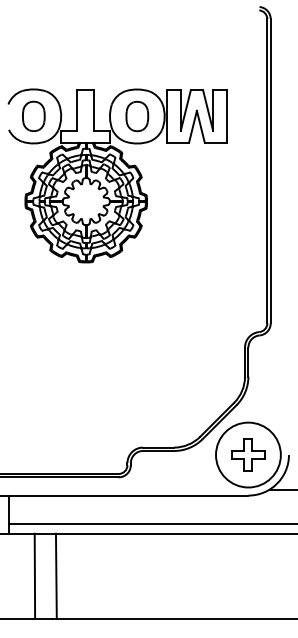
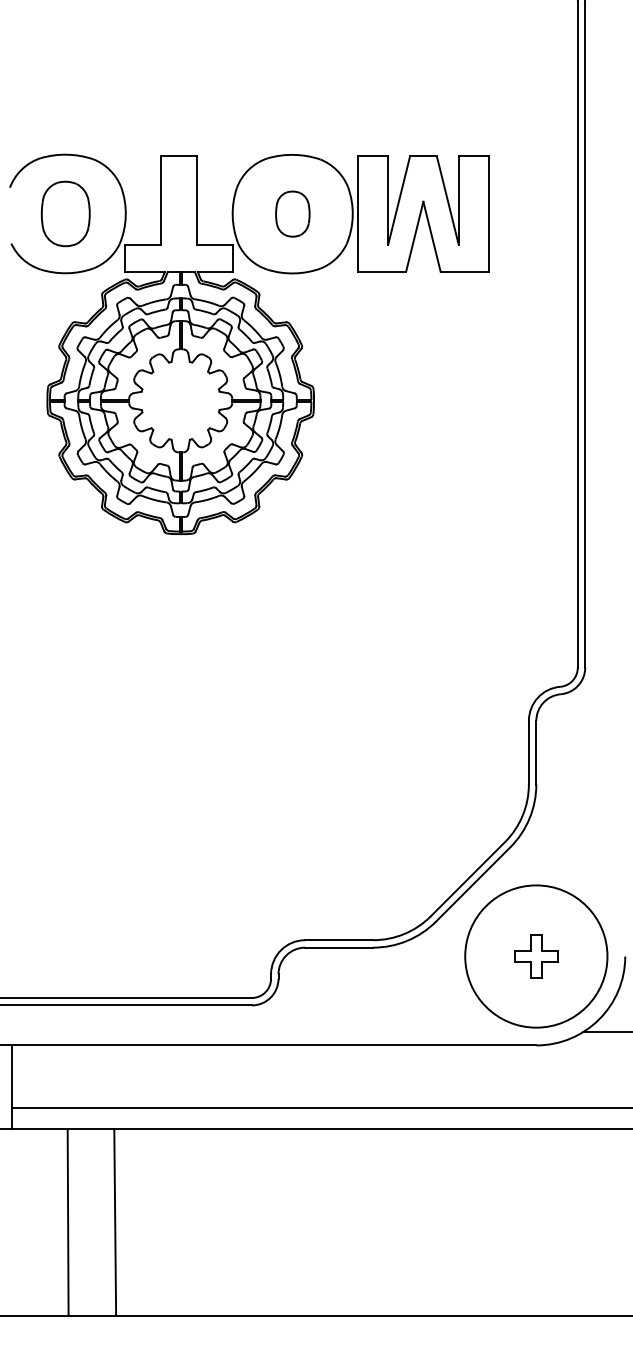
part: (137, 116) -> (293, 214), size x0.7
part: (248, 454) -> (536, 955), size x0.6

